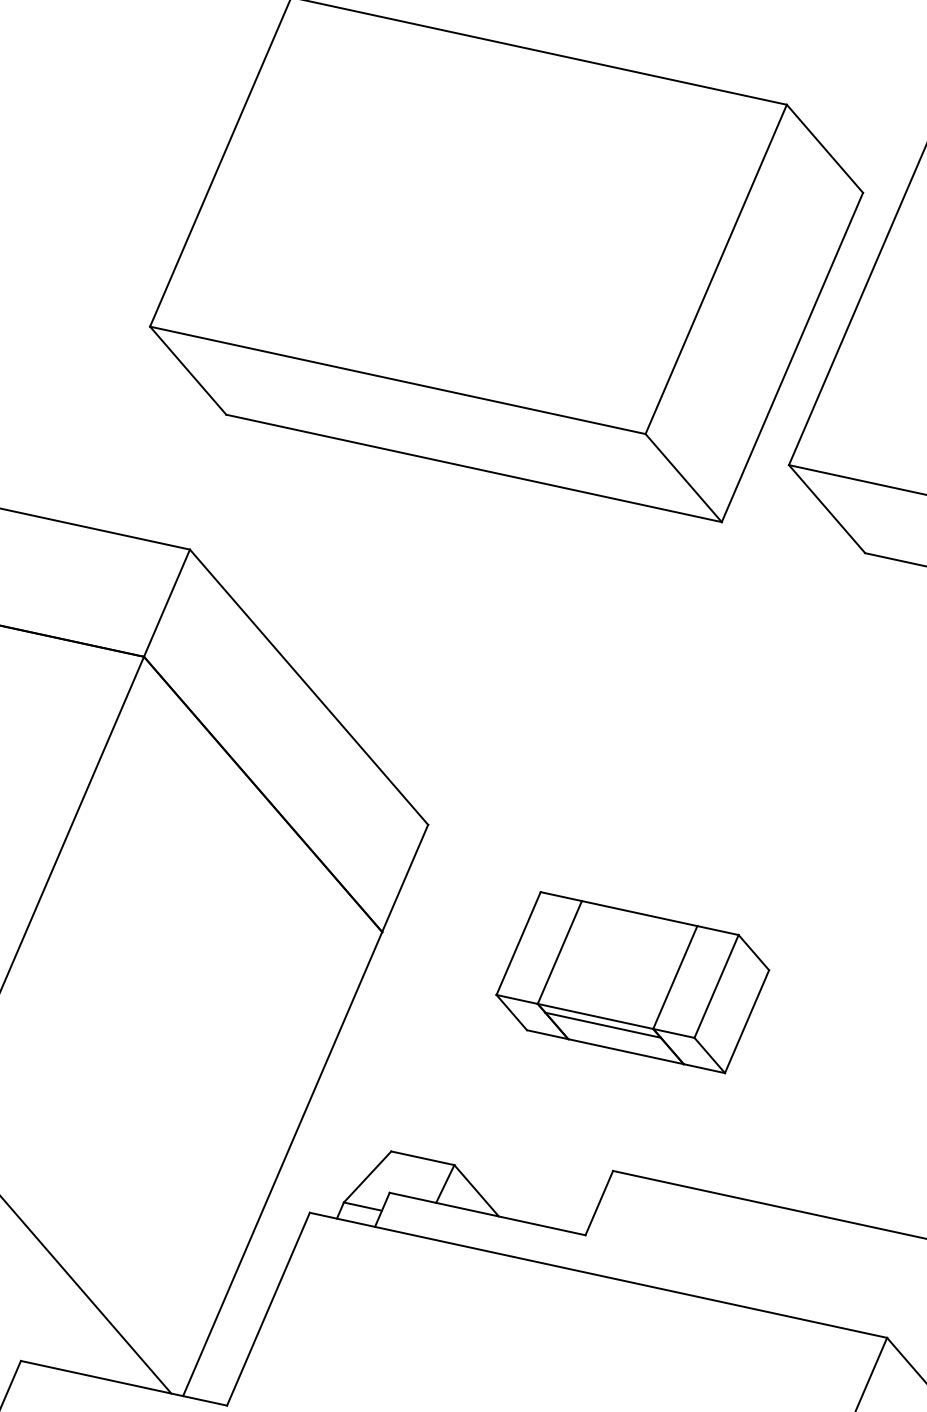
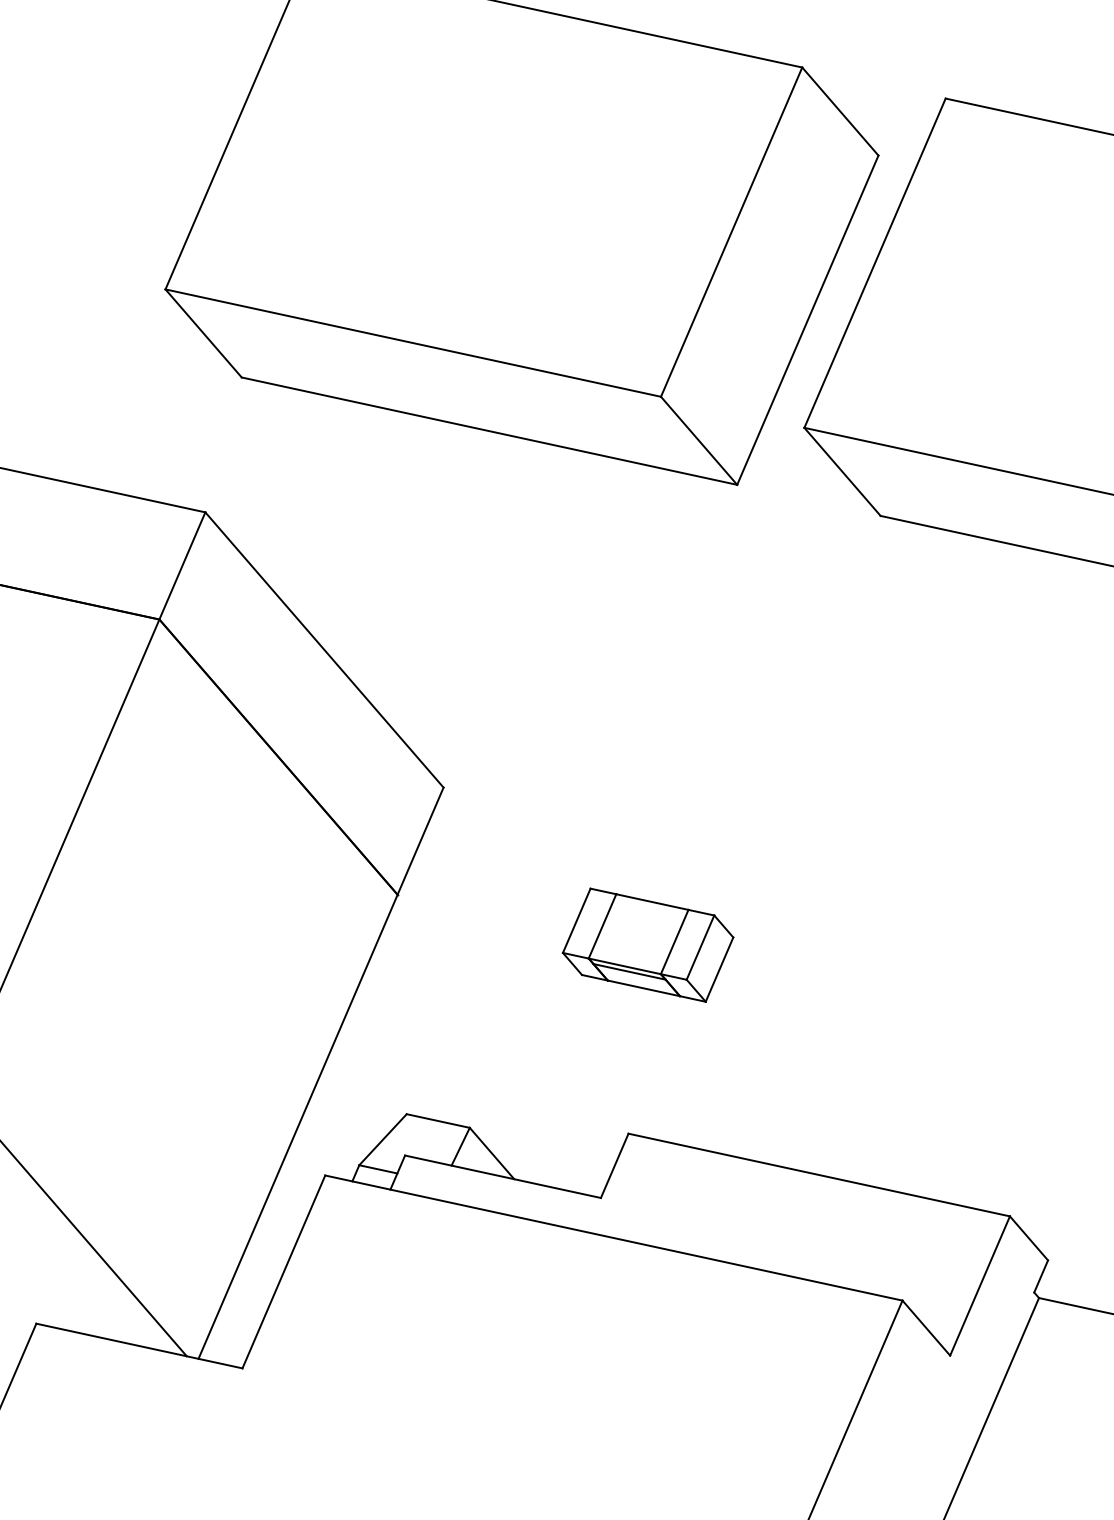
part: (632, 981) -> (647, 944), size x0.62

